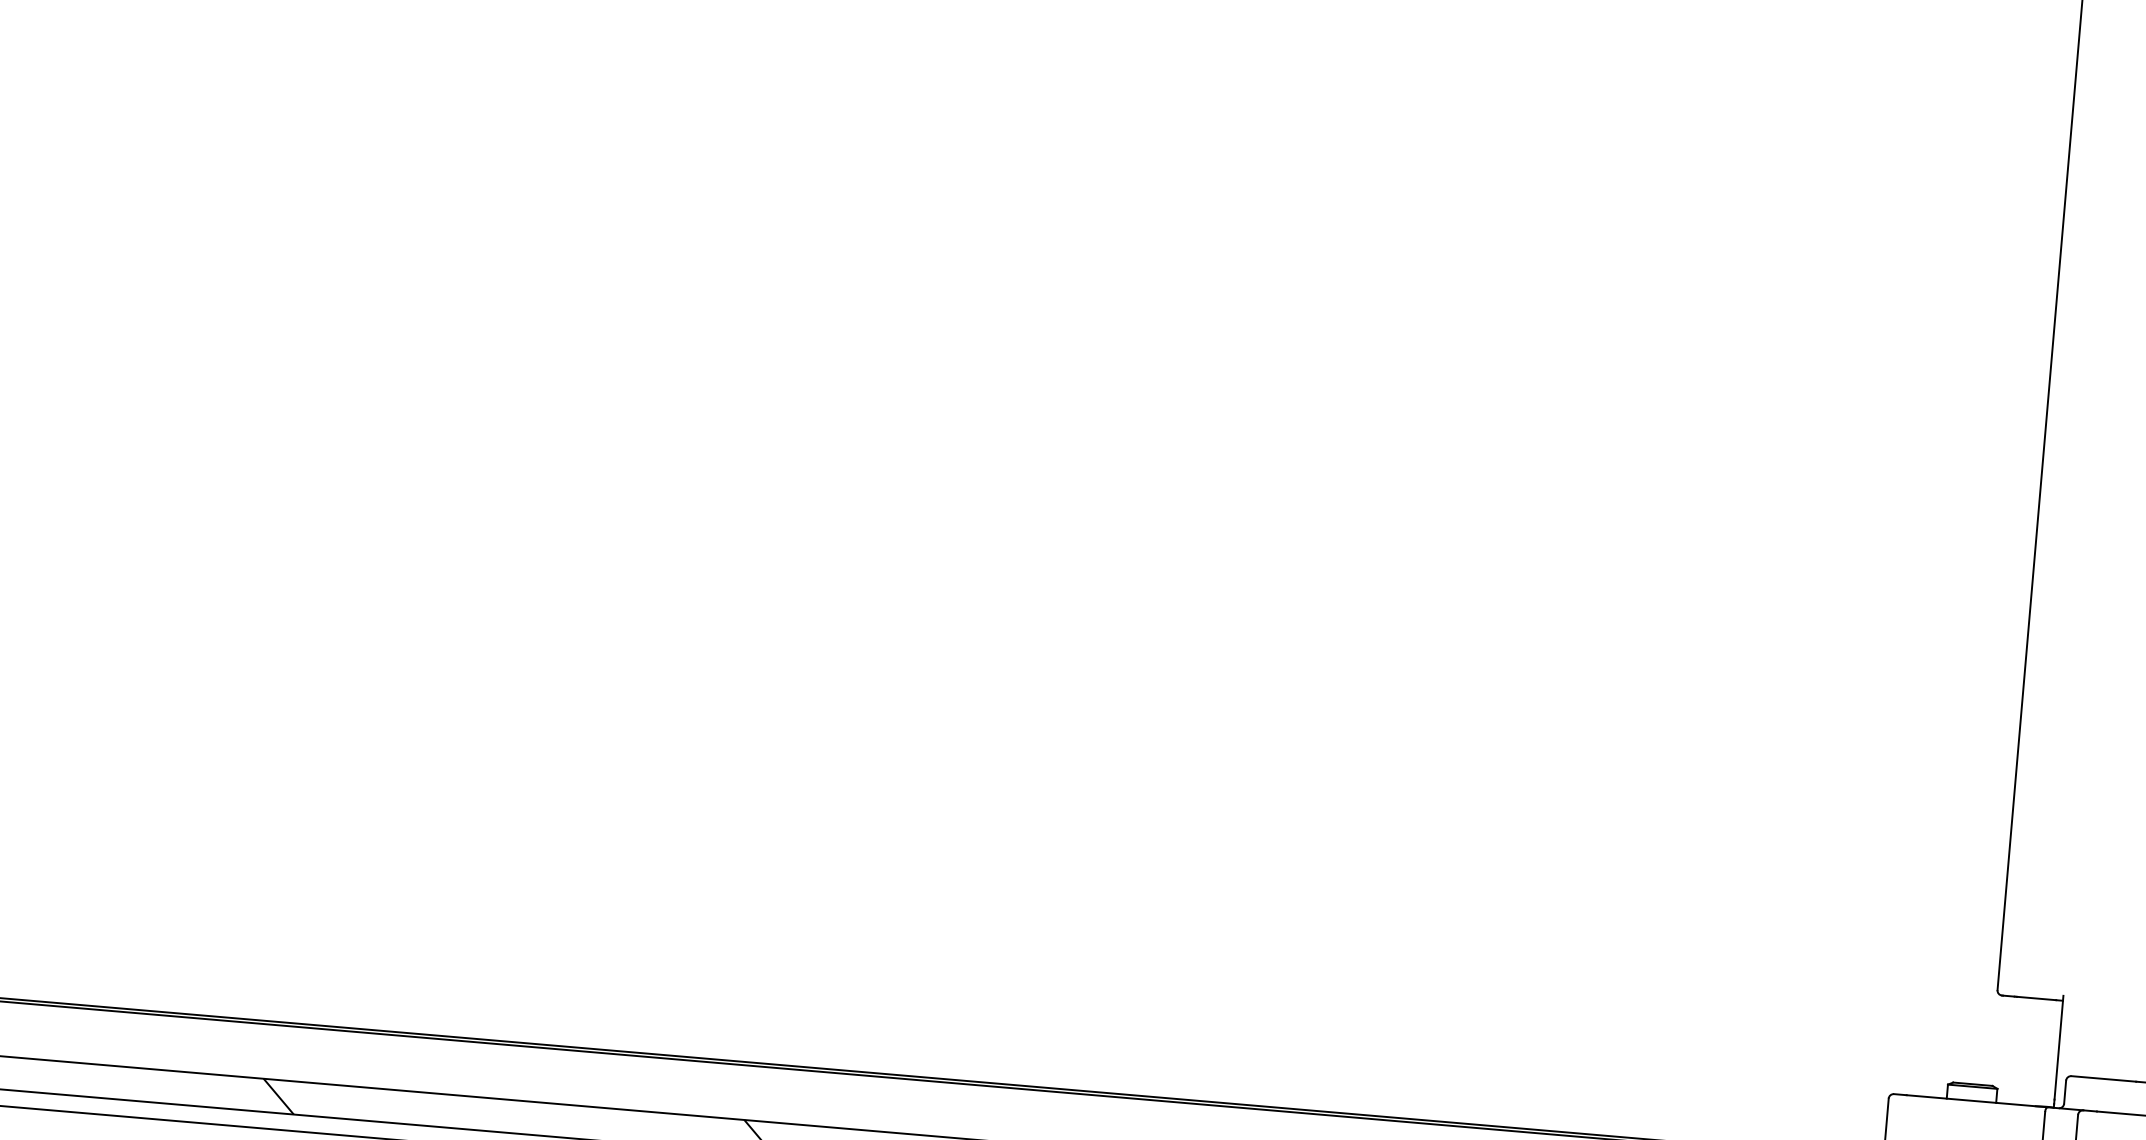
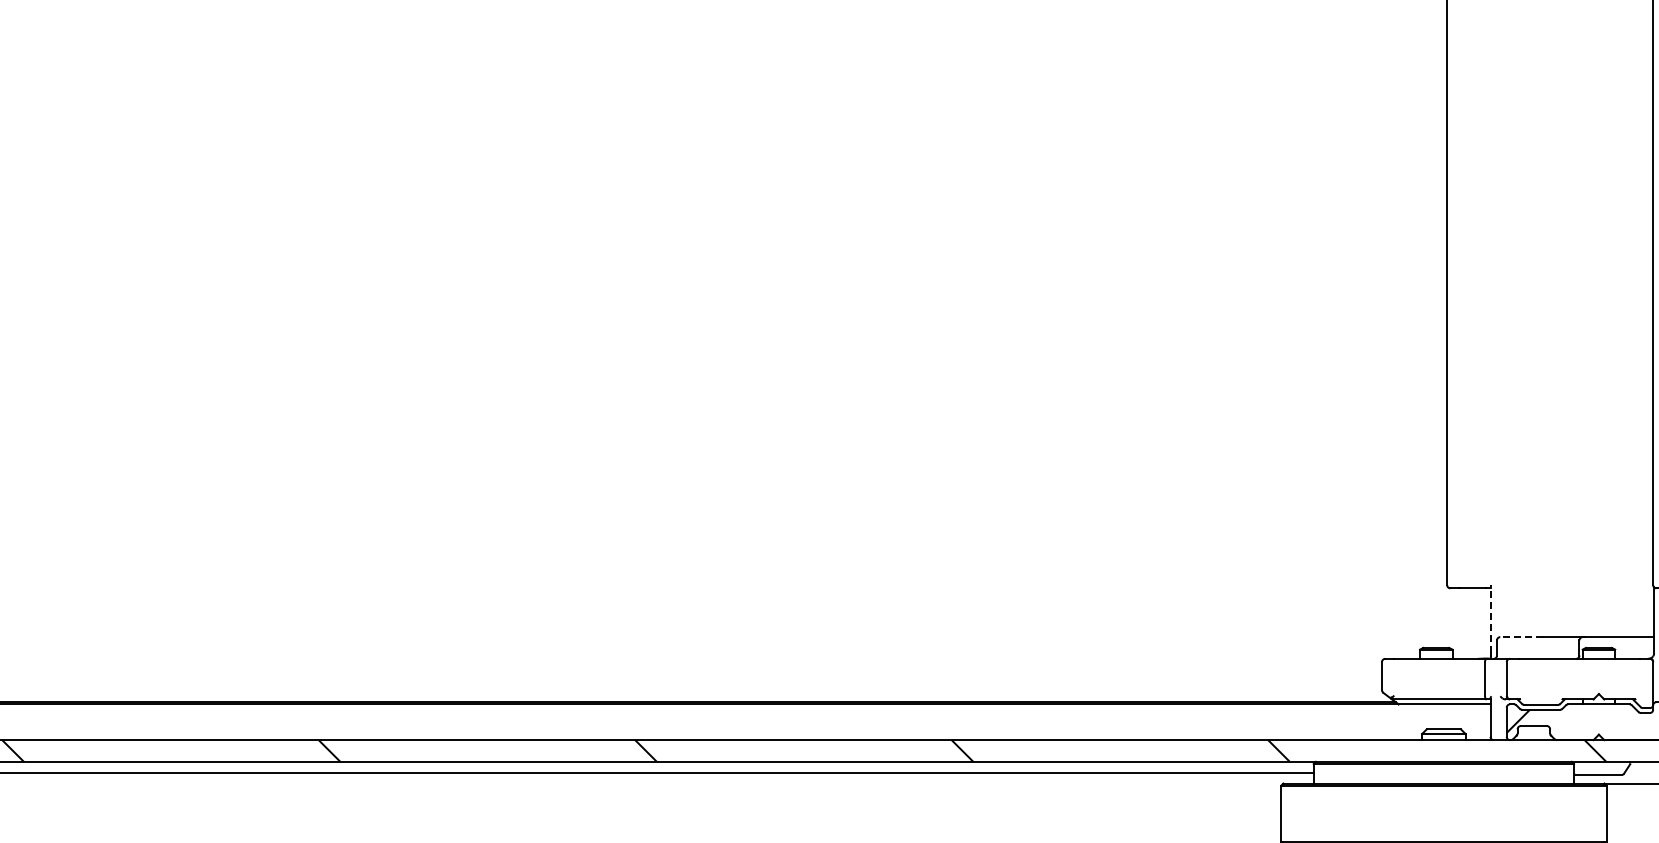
line: (2059, 1046) -> (1490, 618), solid -> dashed
line: (2103, 1079) -> (1521, 637), solid -> dashed

